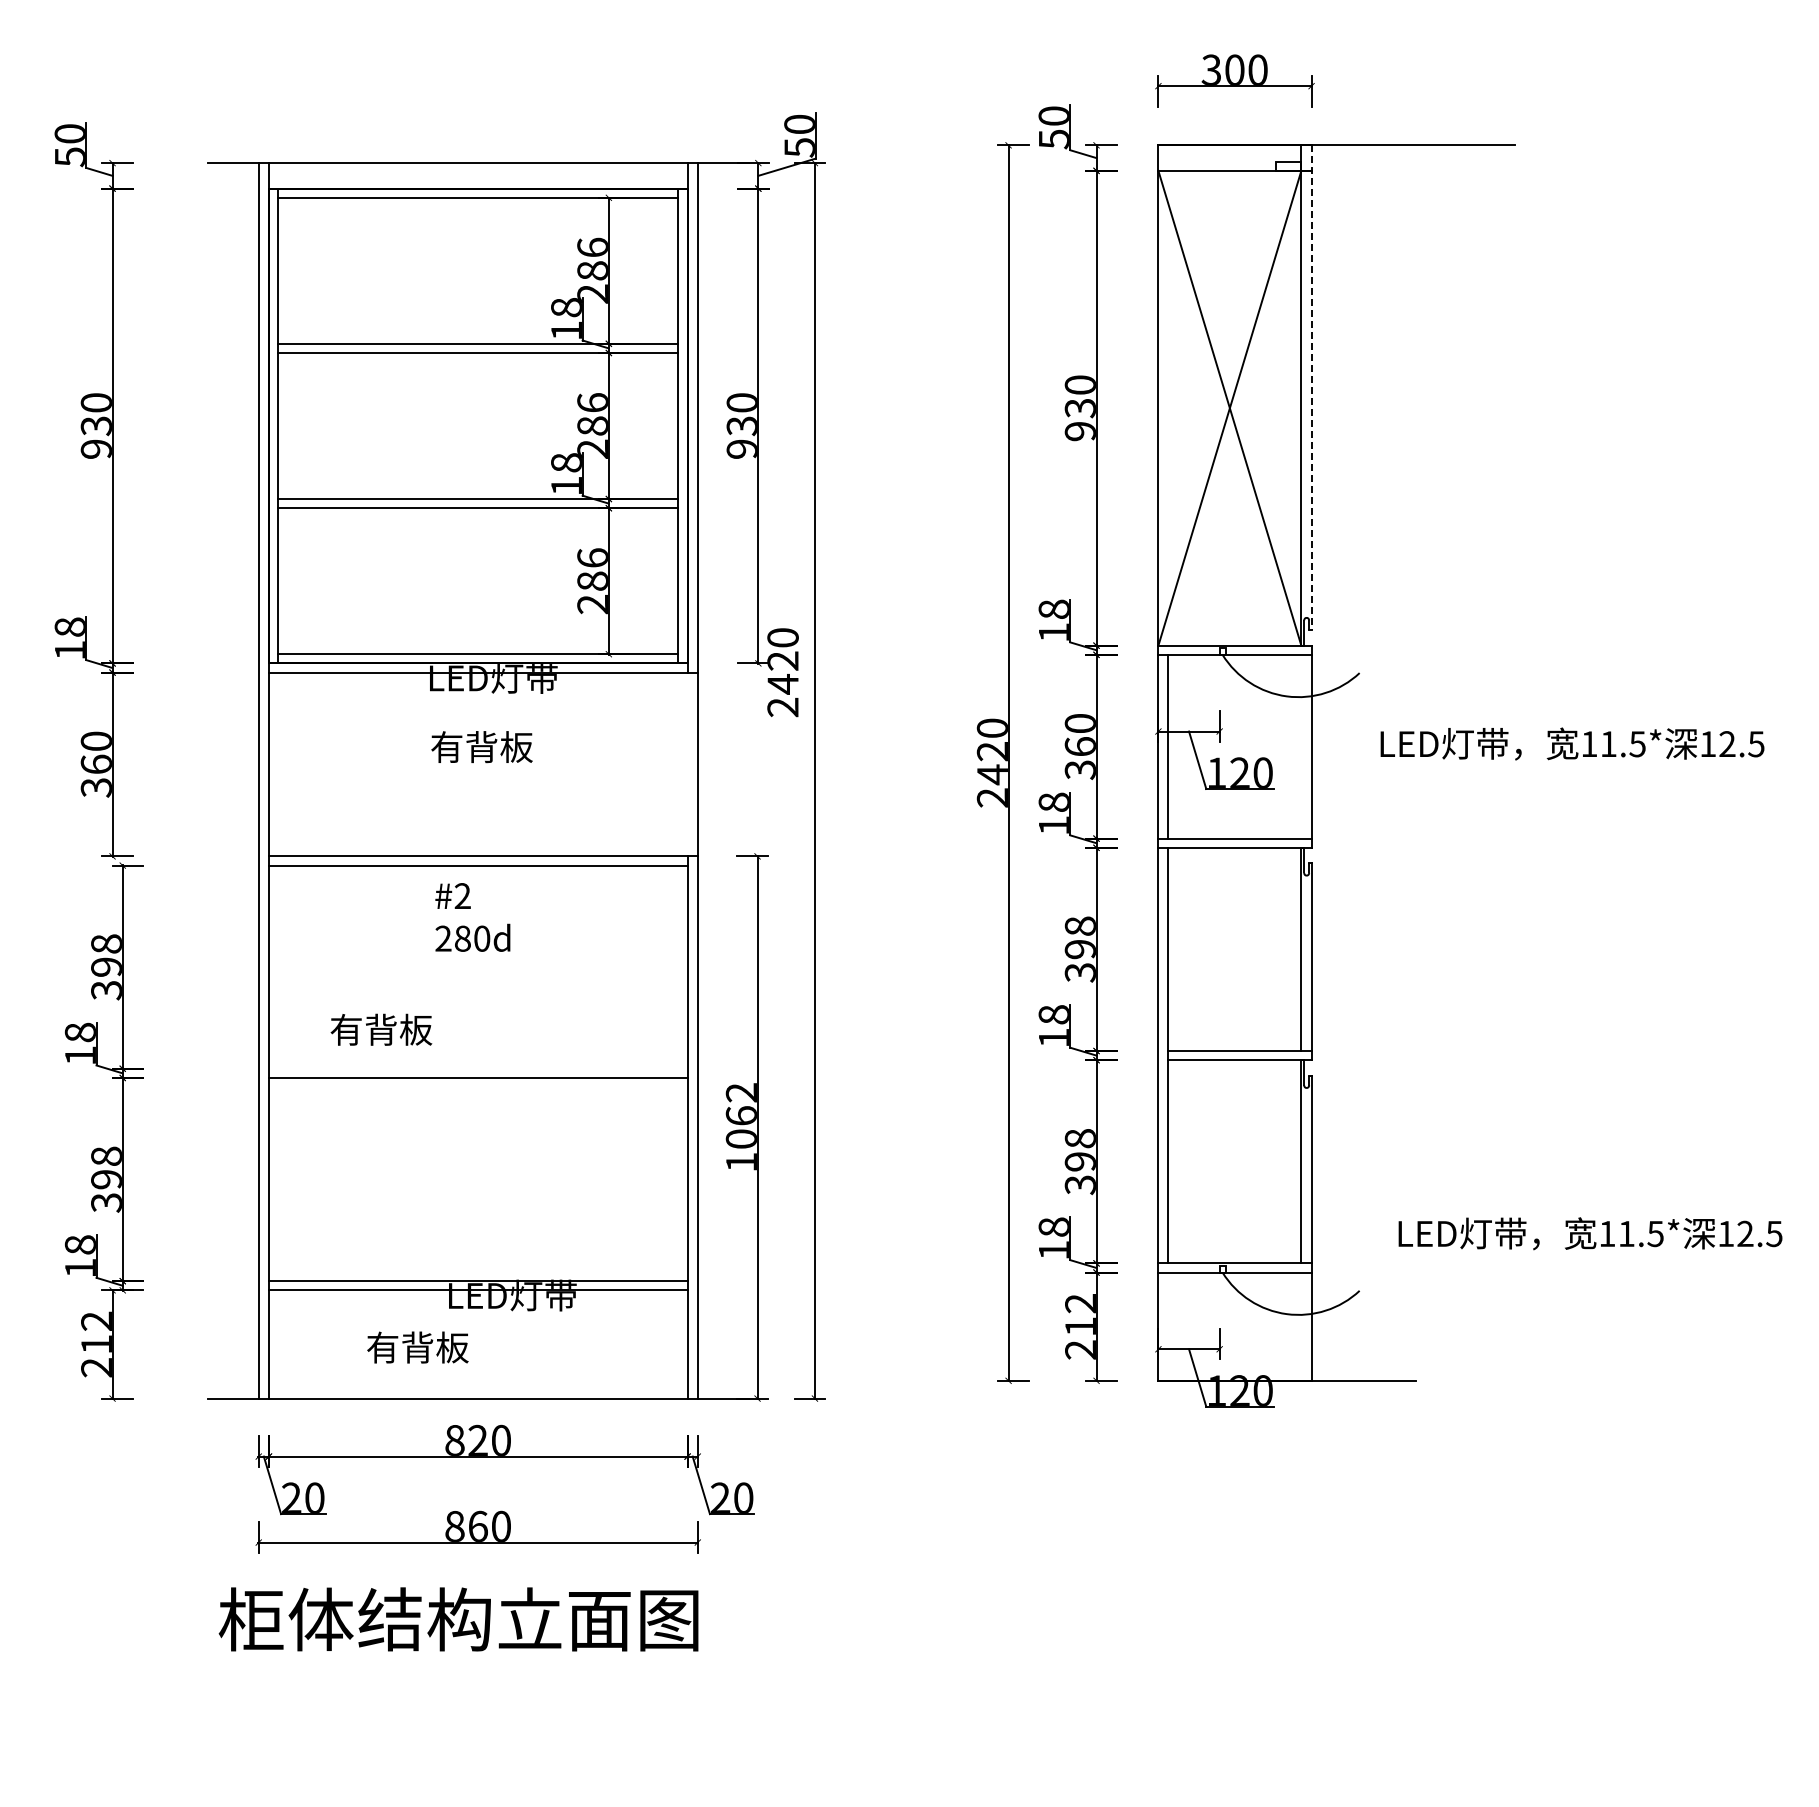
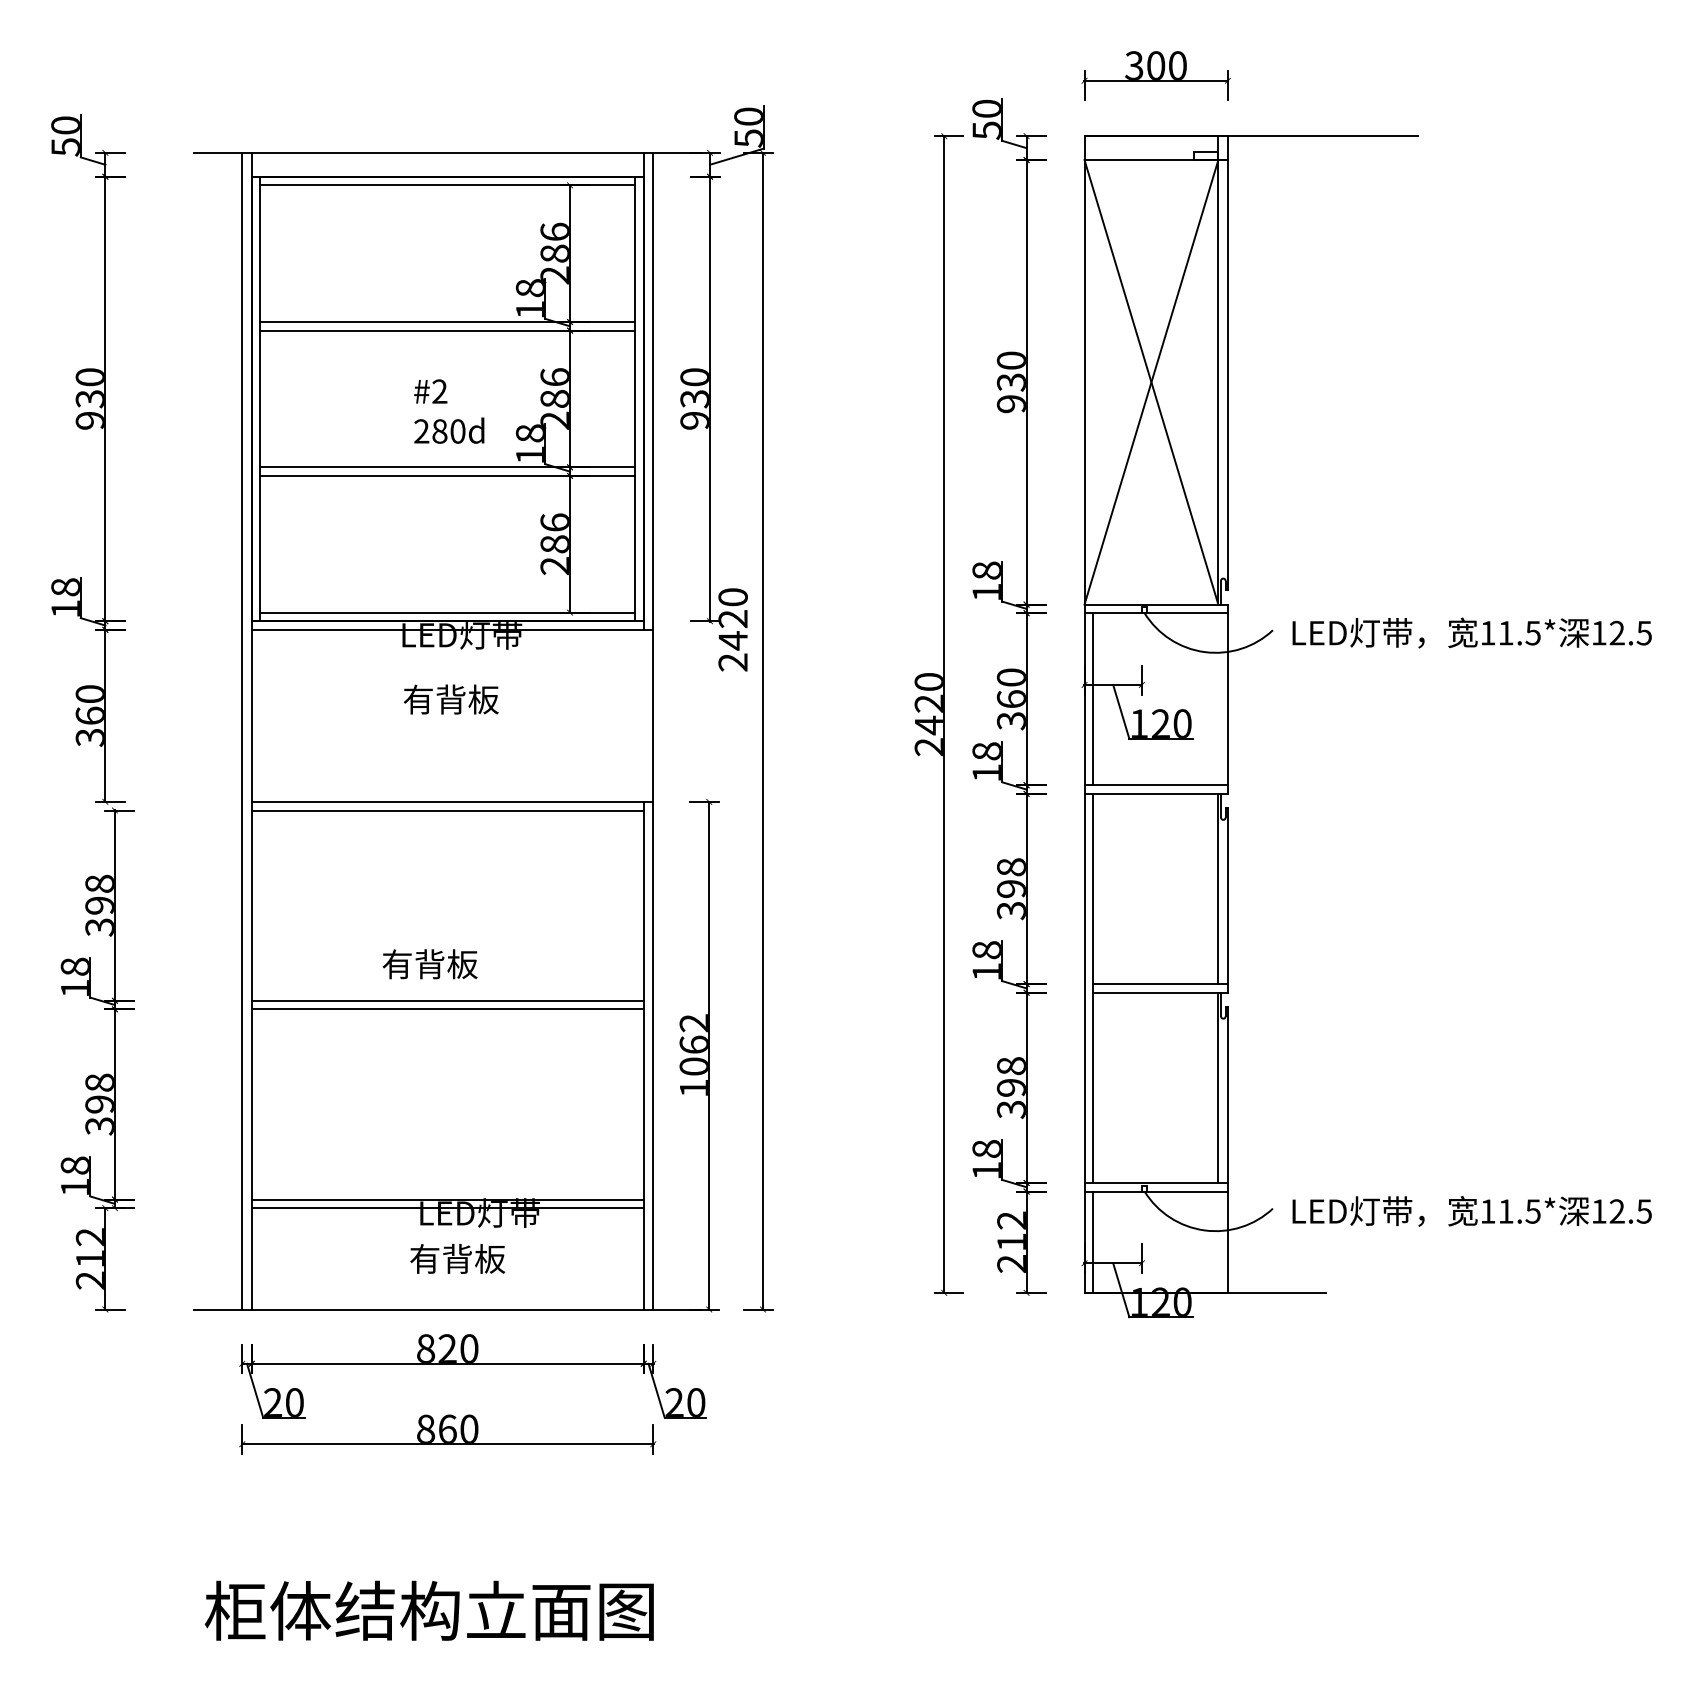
line: (1311, 387) -> (1227, 362), dashed -> solid
text: (1572, 743) -> (1472, 632), moved
text: (472, 917) -> (448, 411), moved
text: (381, 1029) -> (430, 963), moved
line: (477, 1068) -> (447, 1000), added
text: (1590, 1233) -> (1472, 1211), moved
line: (1167, 1326) -> (1093, 1242), added
text: (417, 1347) -> (457, 1258), moved
text: (458, 1619) -> (429, 1610), moved

